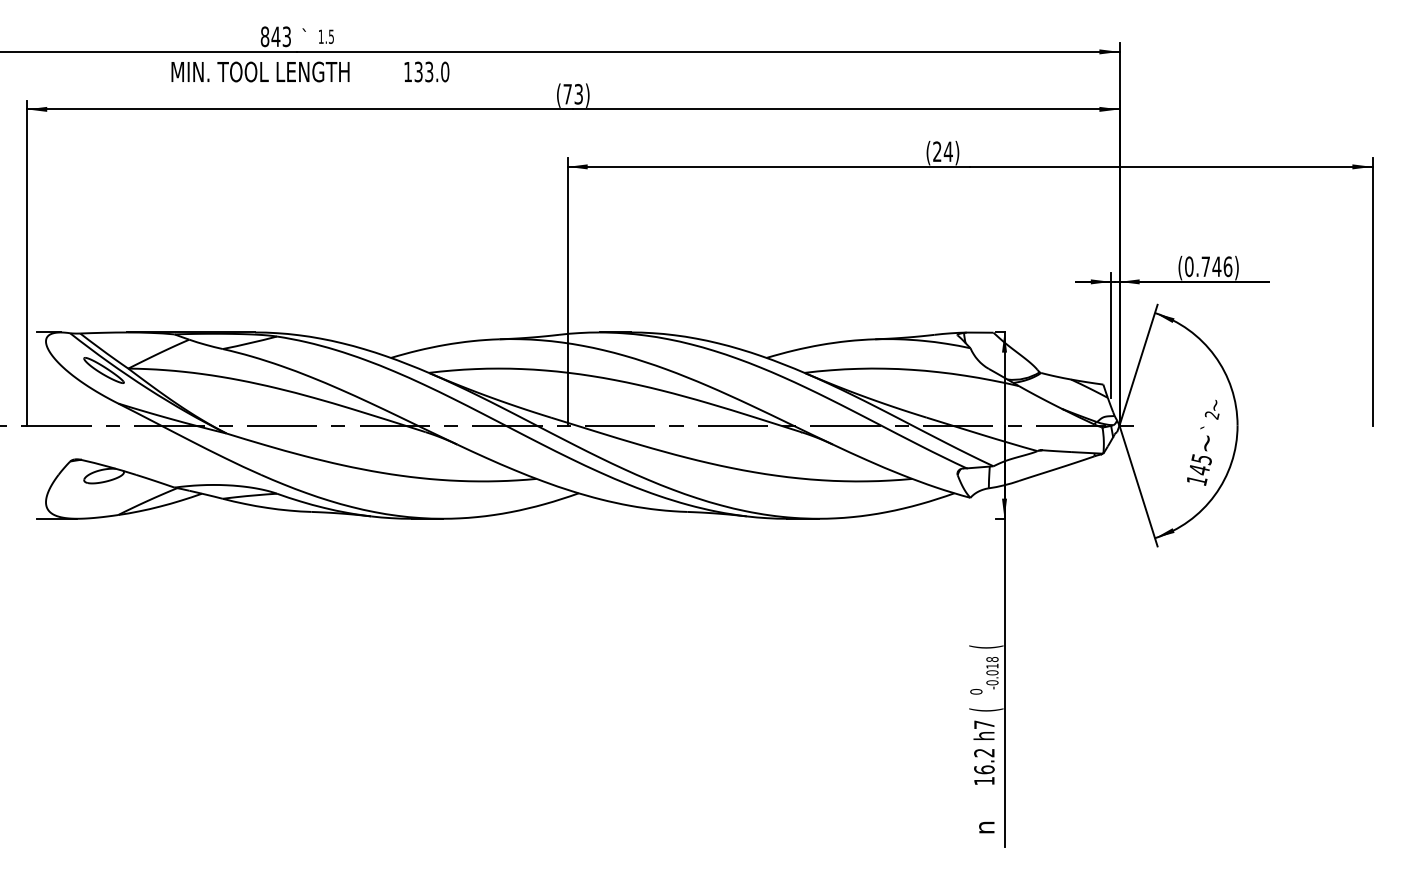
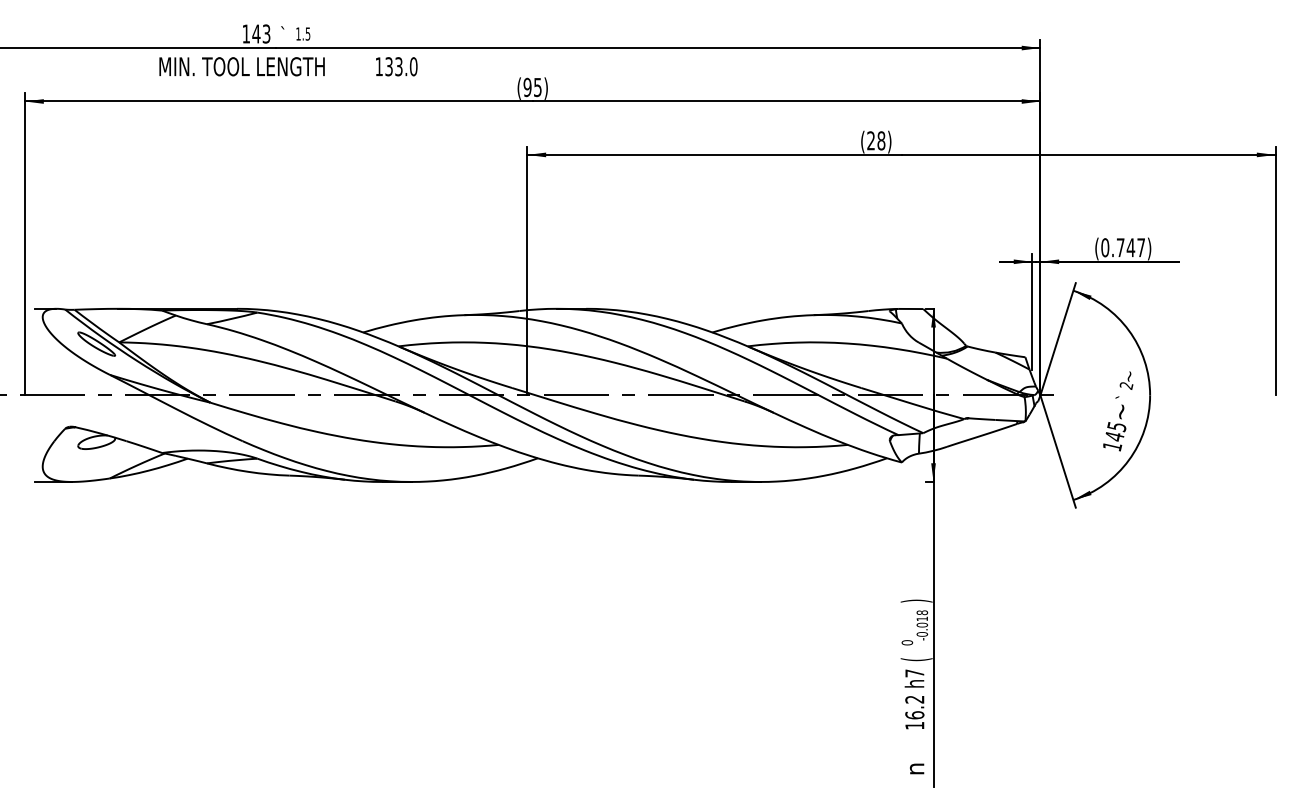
text: (265, 36) -> (246, 33), 843 -> 143
text: (573, 94) -> (532, 87), (73) -> (95)
text: (948, 151) -> (881, 140), (24) -> (28)
text: (1228, 266) -> (1141, 247), (0.746) -> (0.747)
text: (986, 646) -> (916, 600), ( -> )

